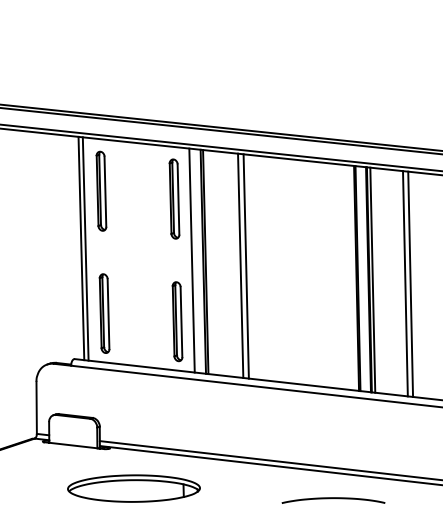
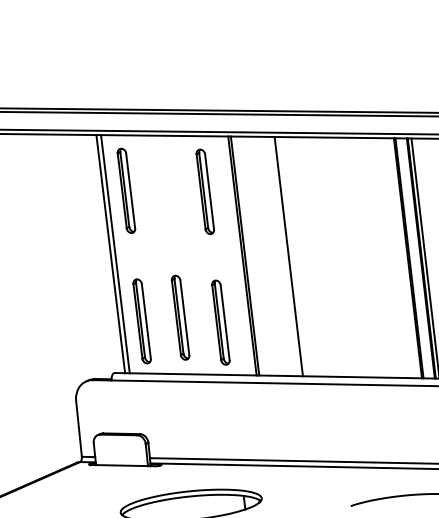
line: (191, 260) -> (229, 255), removed
line: (240, 265) -> (282, 256), removed
part: (140, 313) -> (180, 317), added

